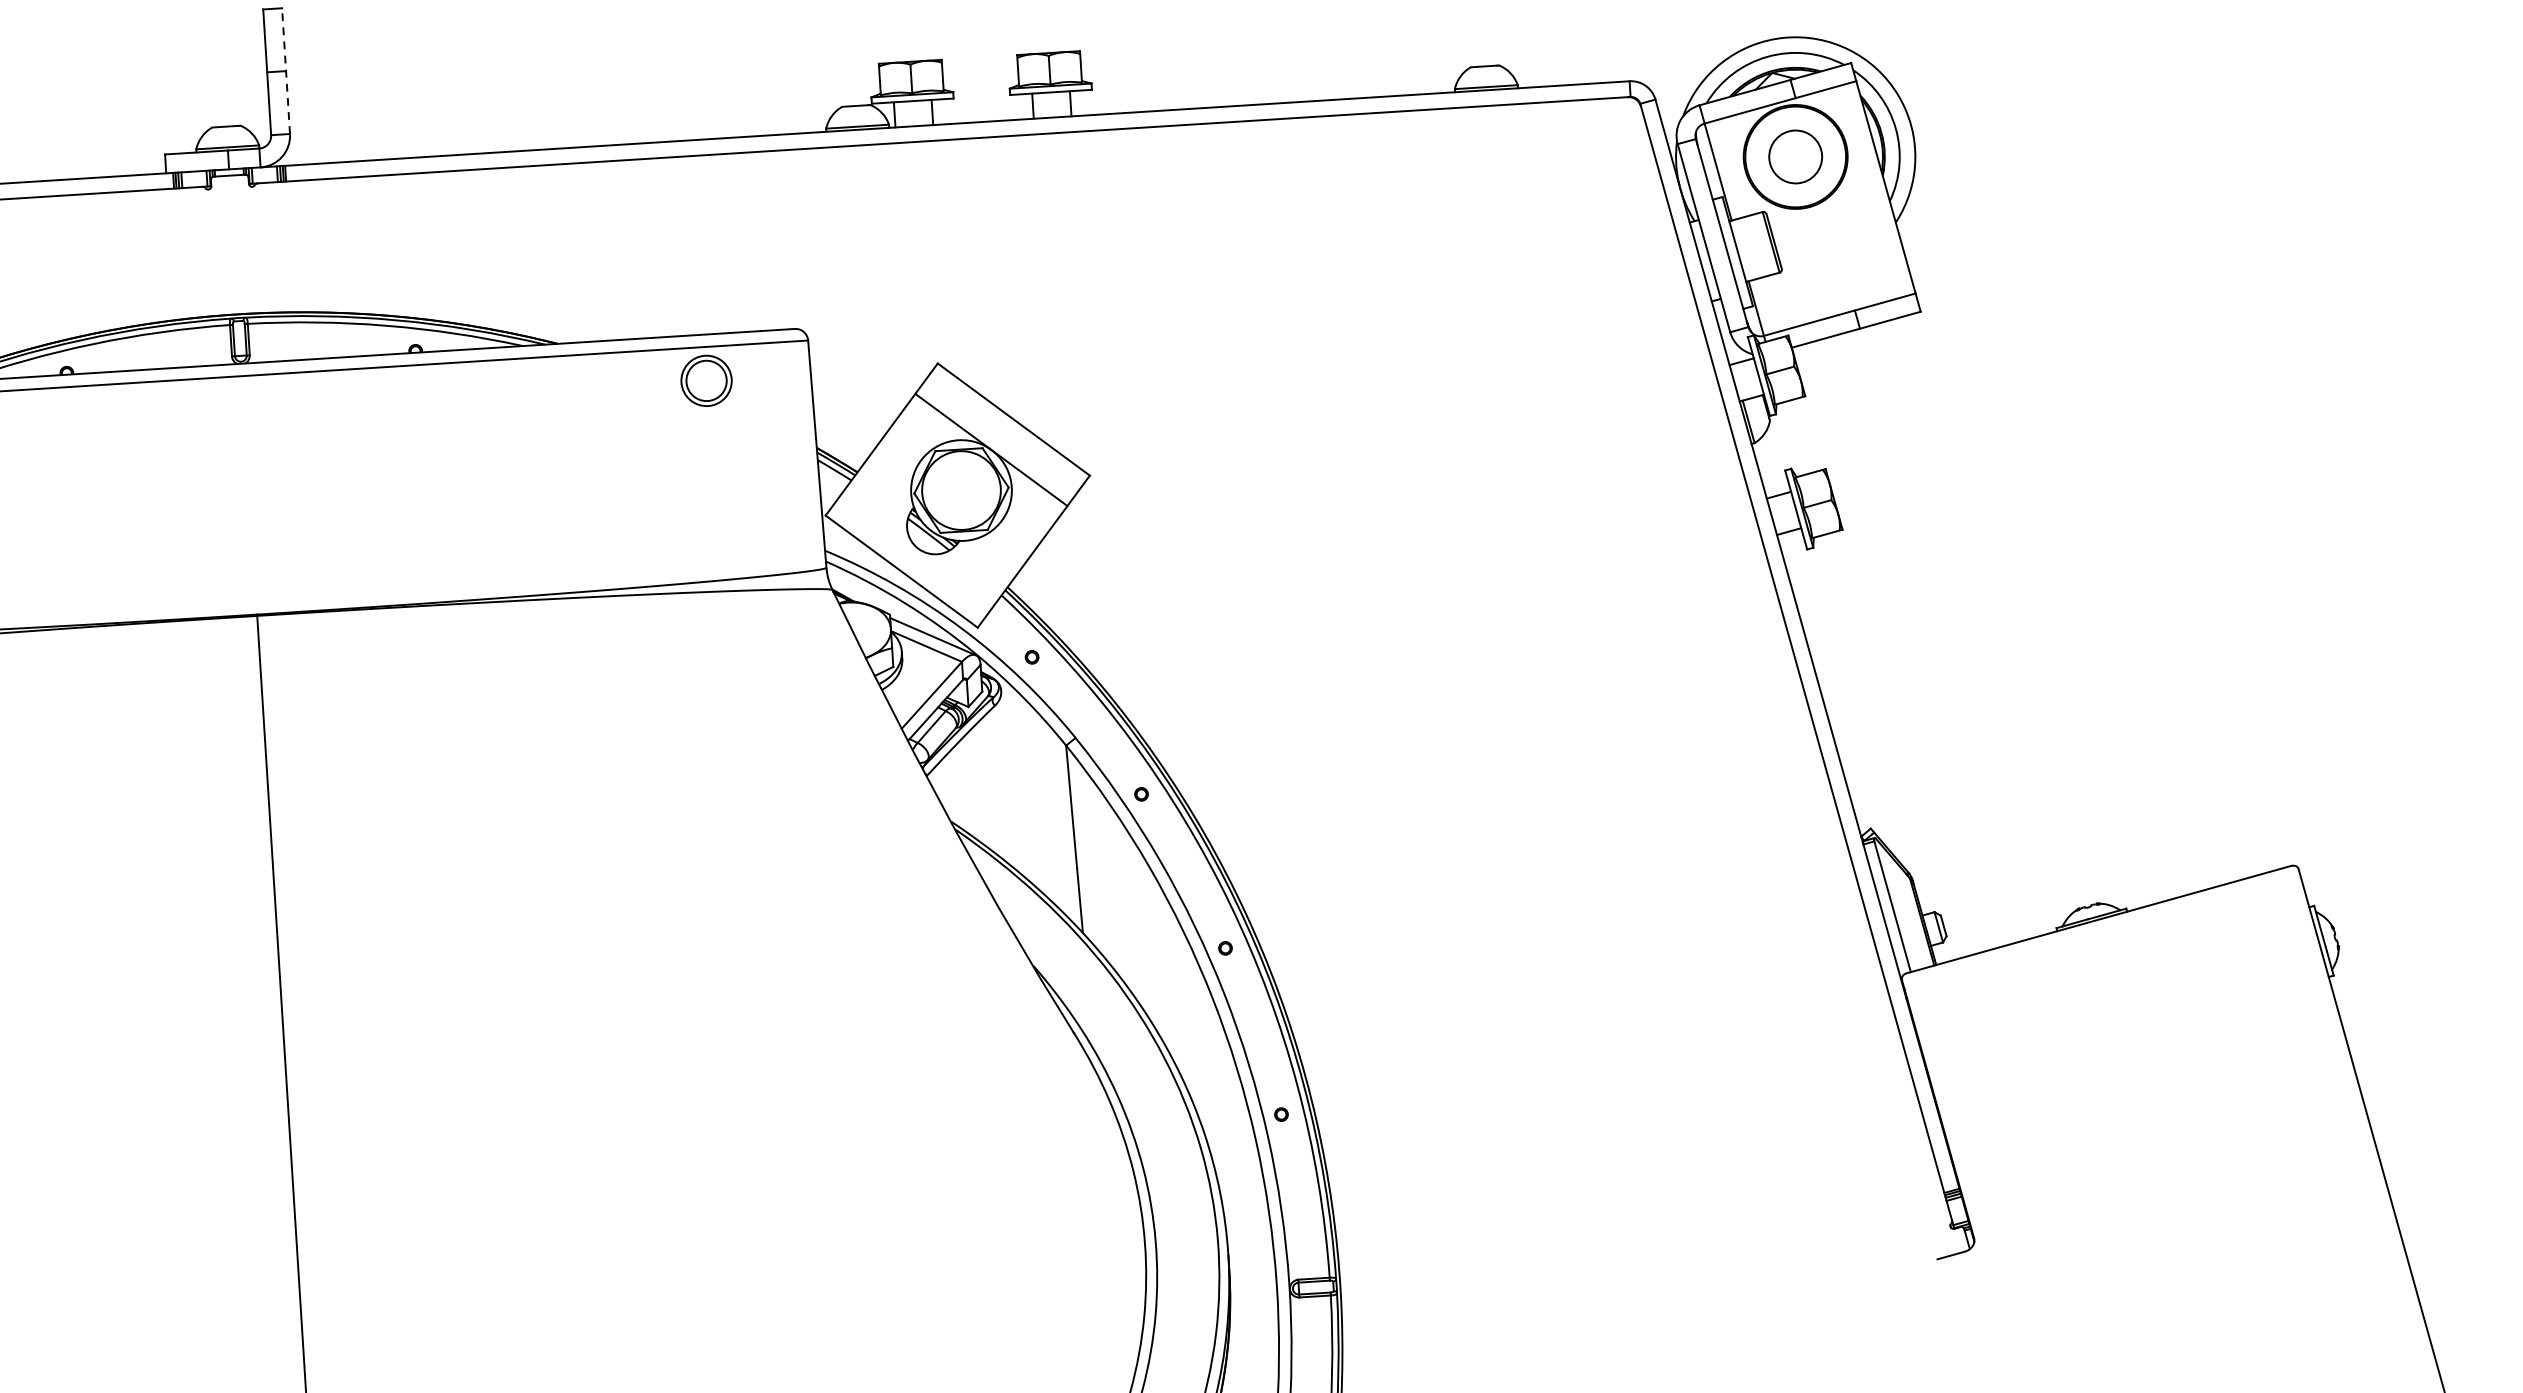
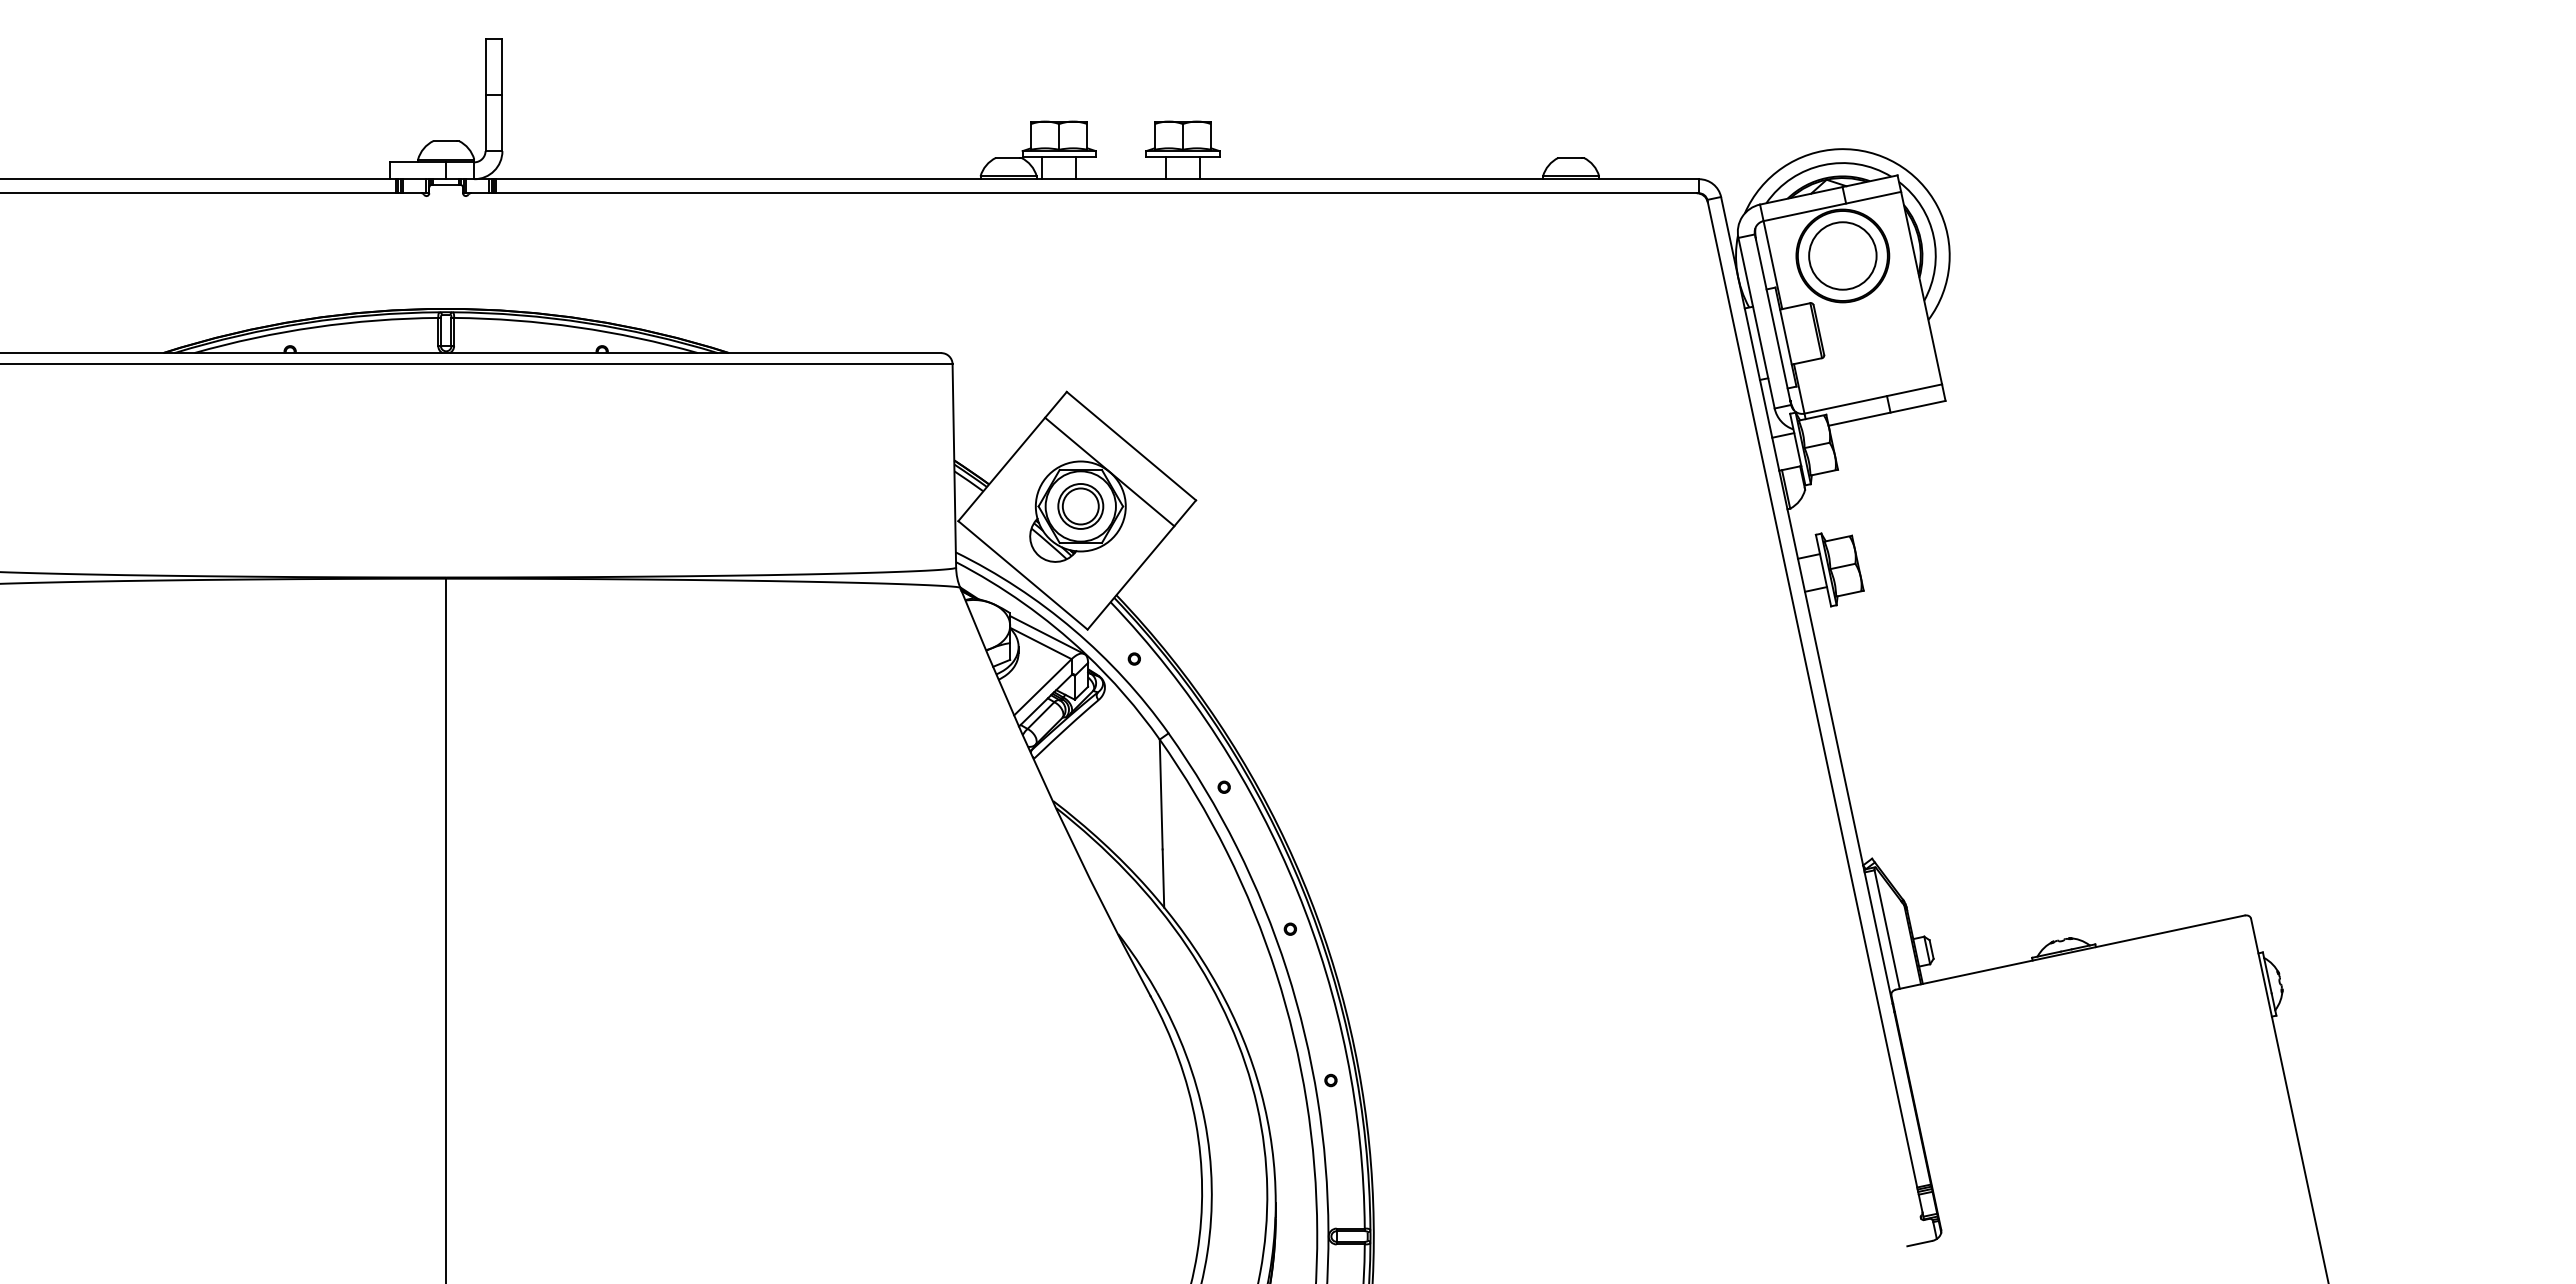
line: (286, 70) -> (502, 94), dashed -> solid
circle: (1795, 156) -> (1842, 255), size x1.43
part: (706, 380) -> (1080, 506), moved

